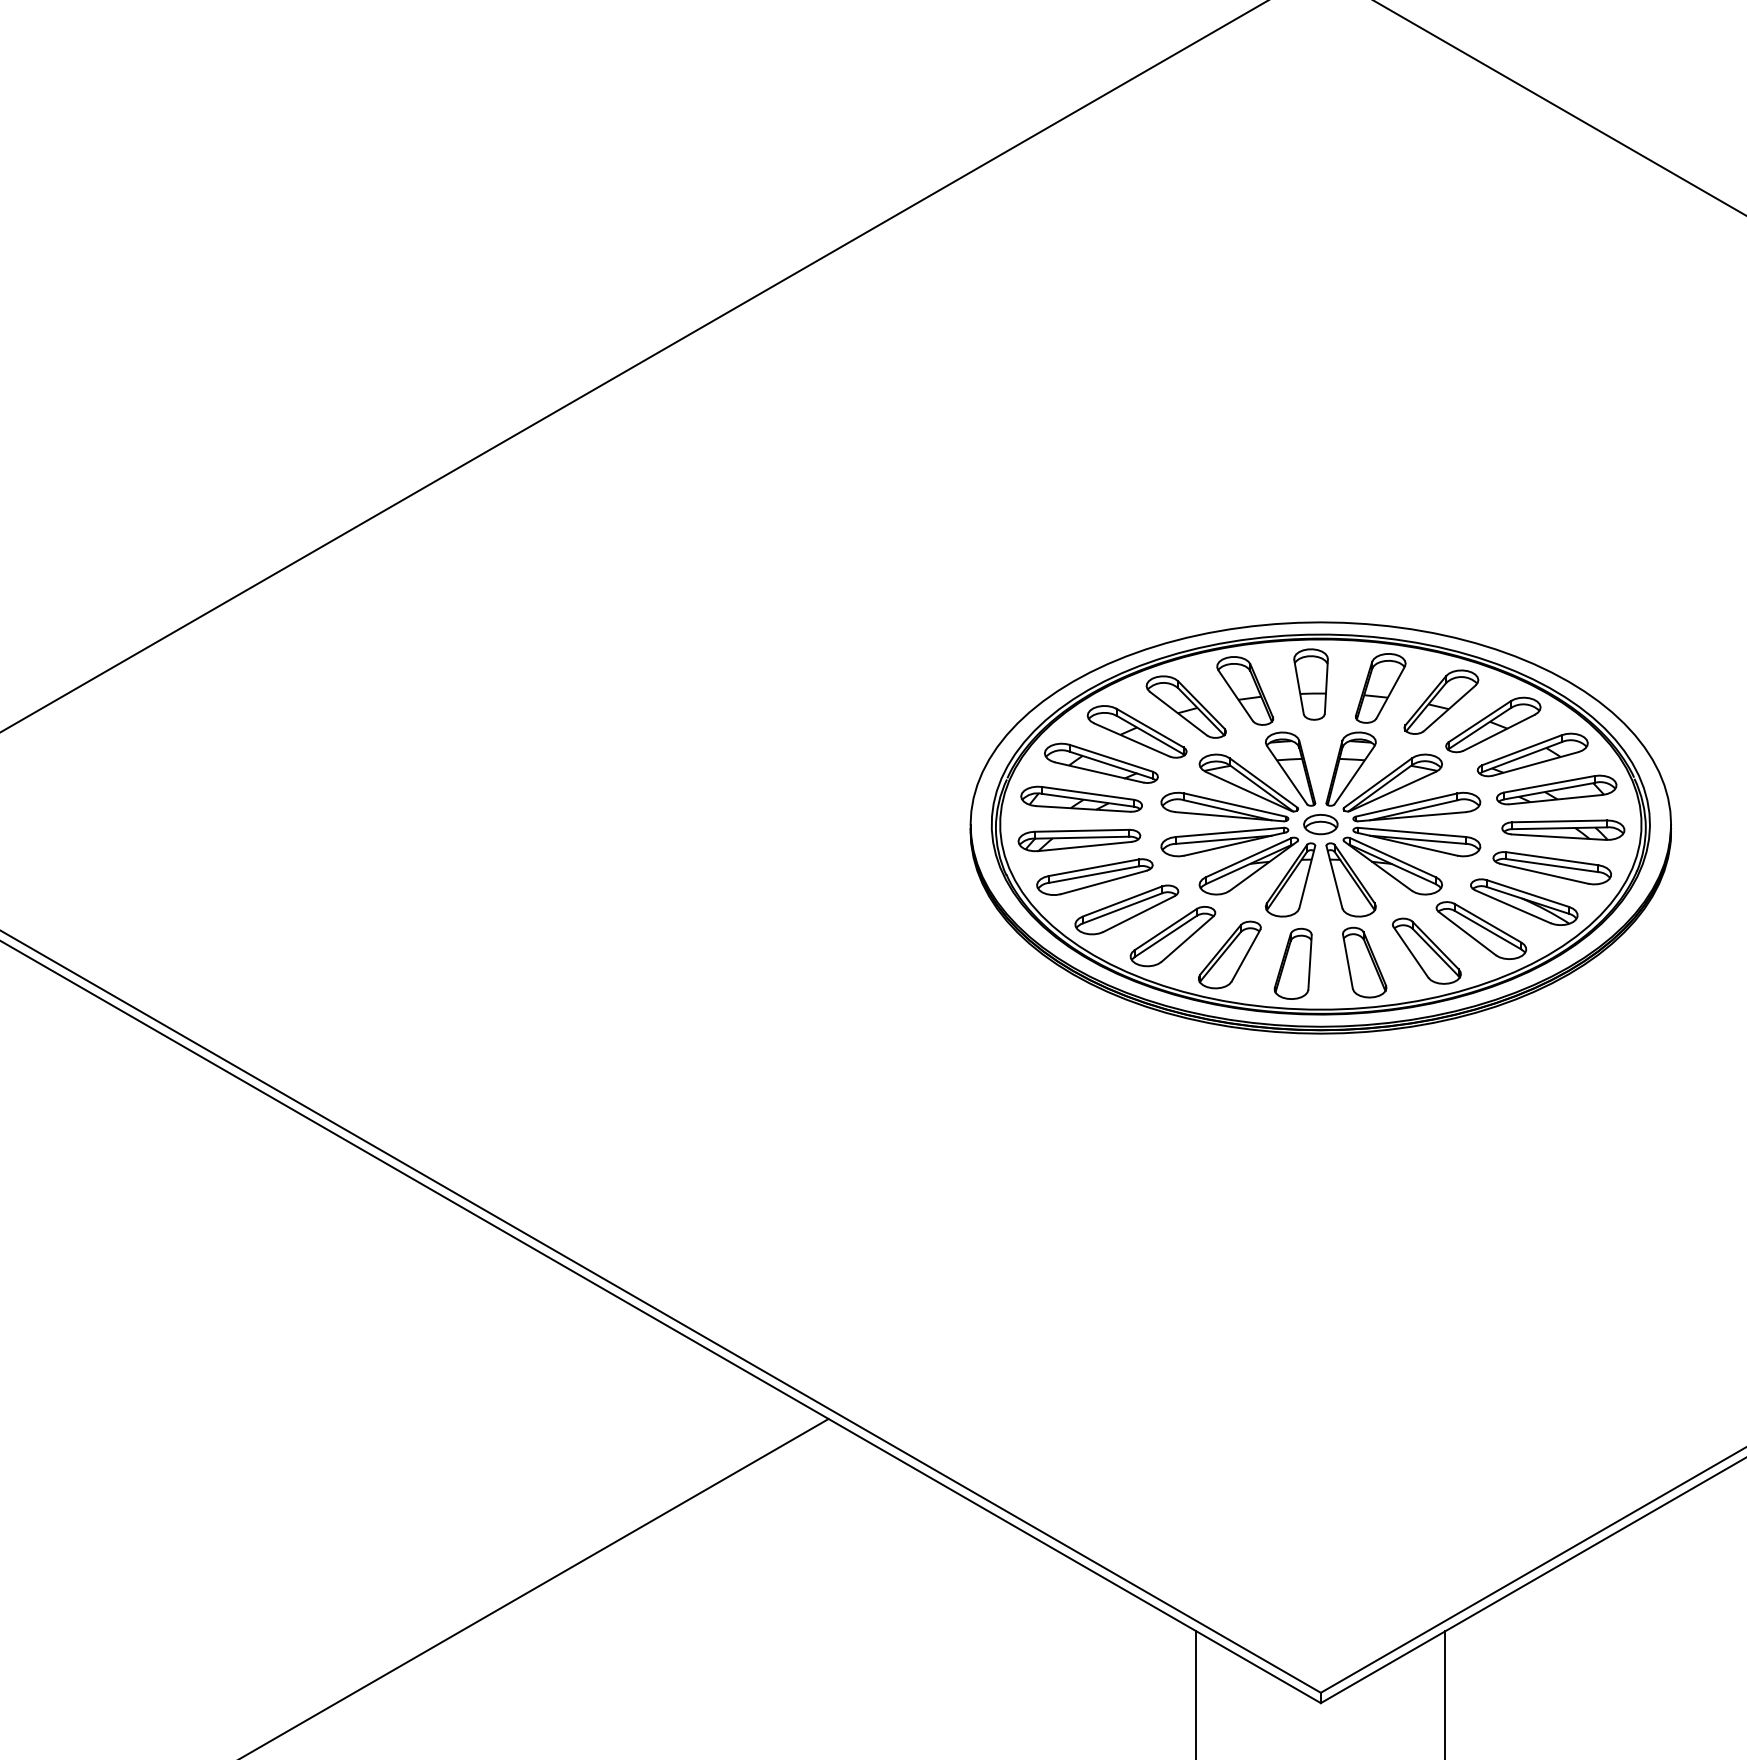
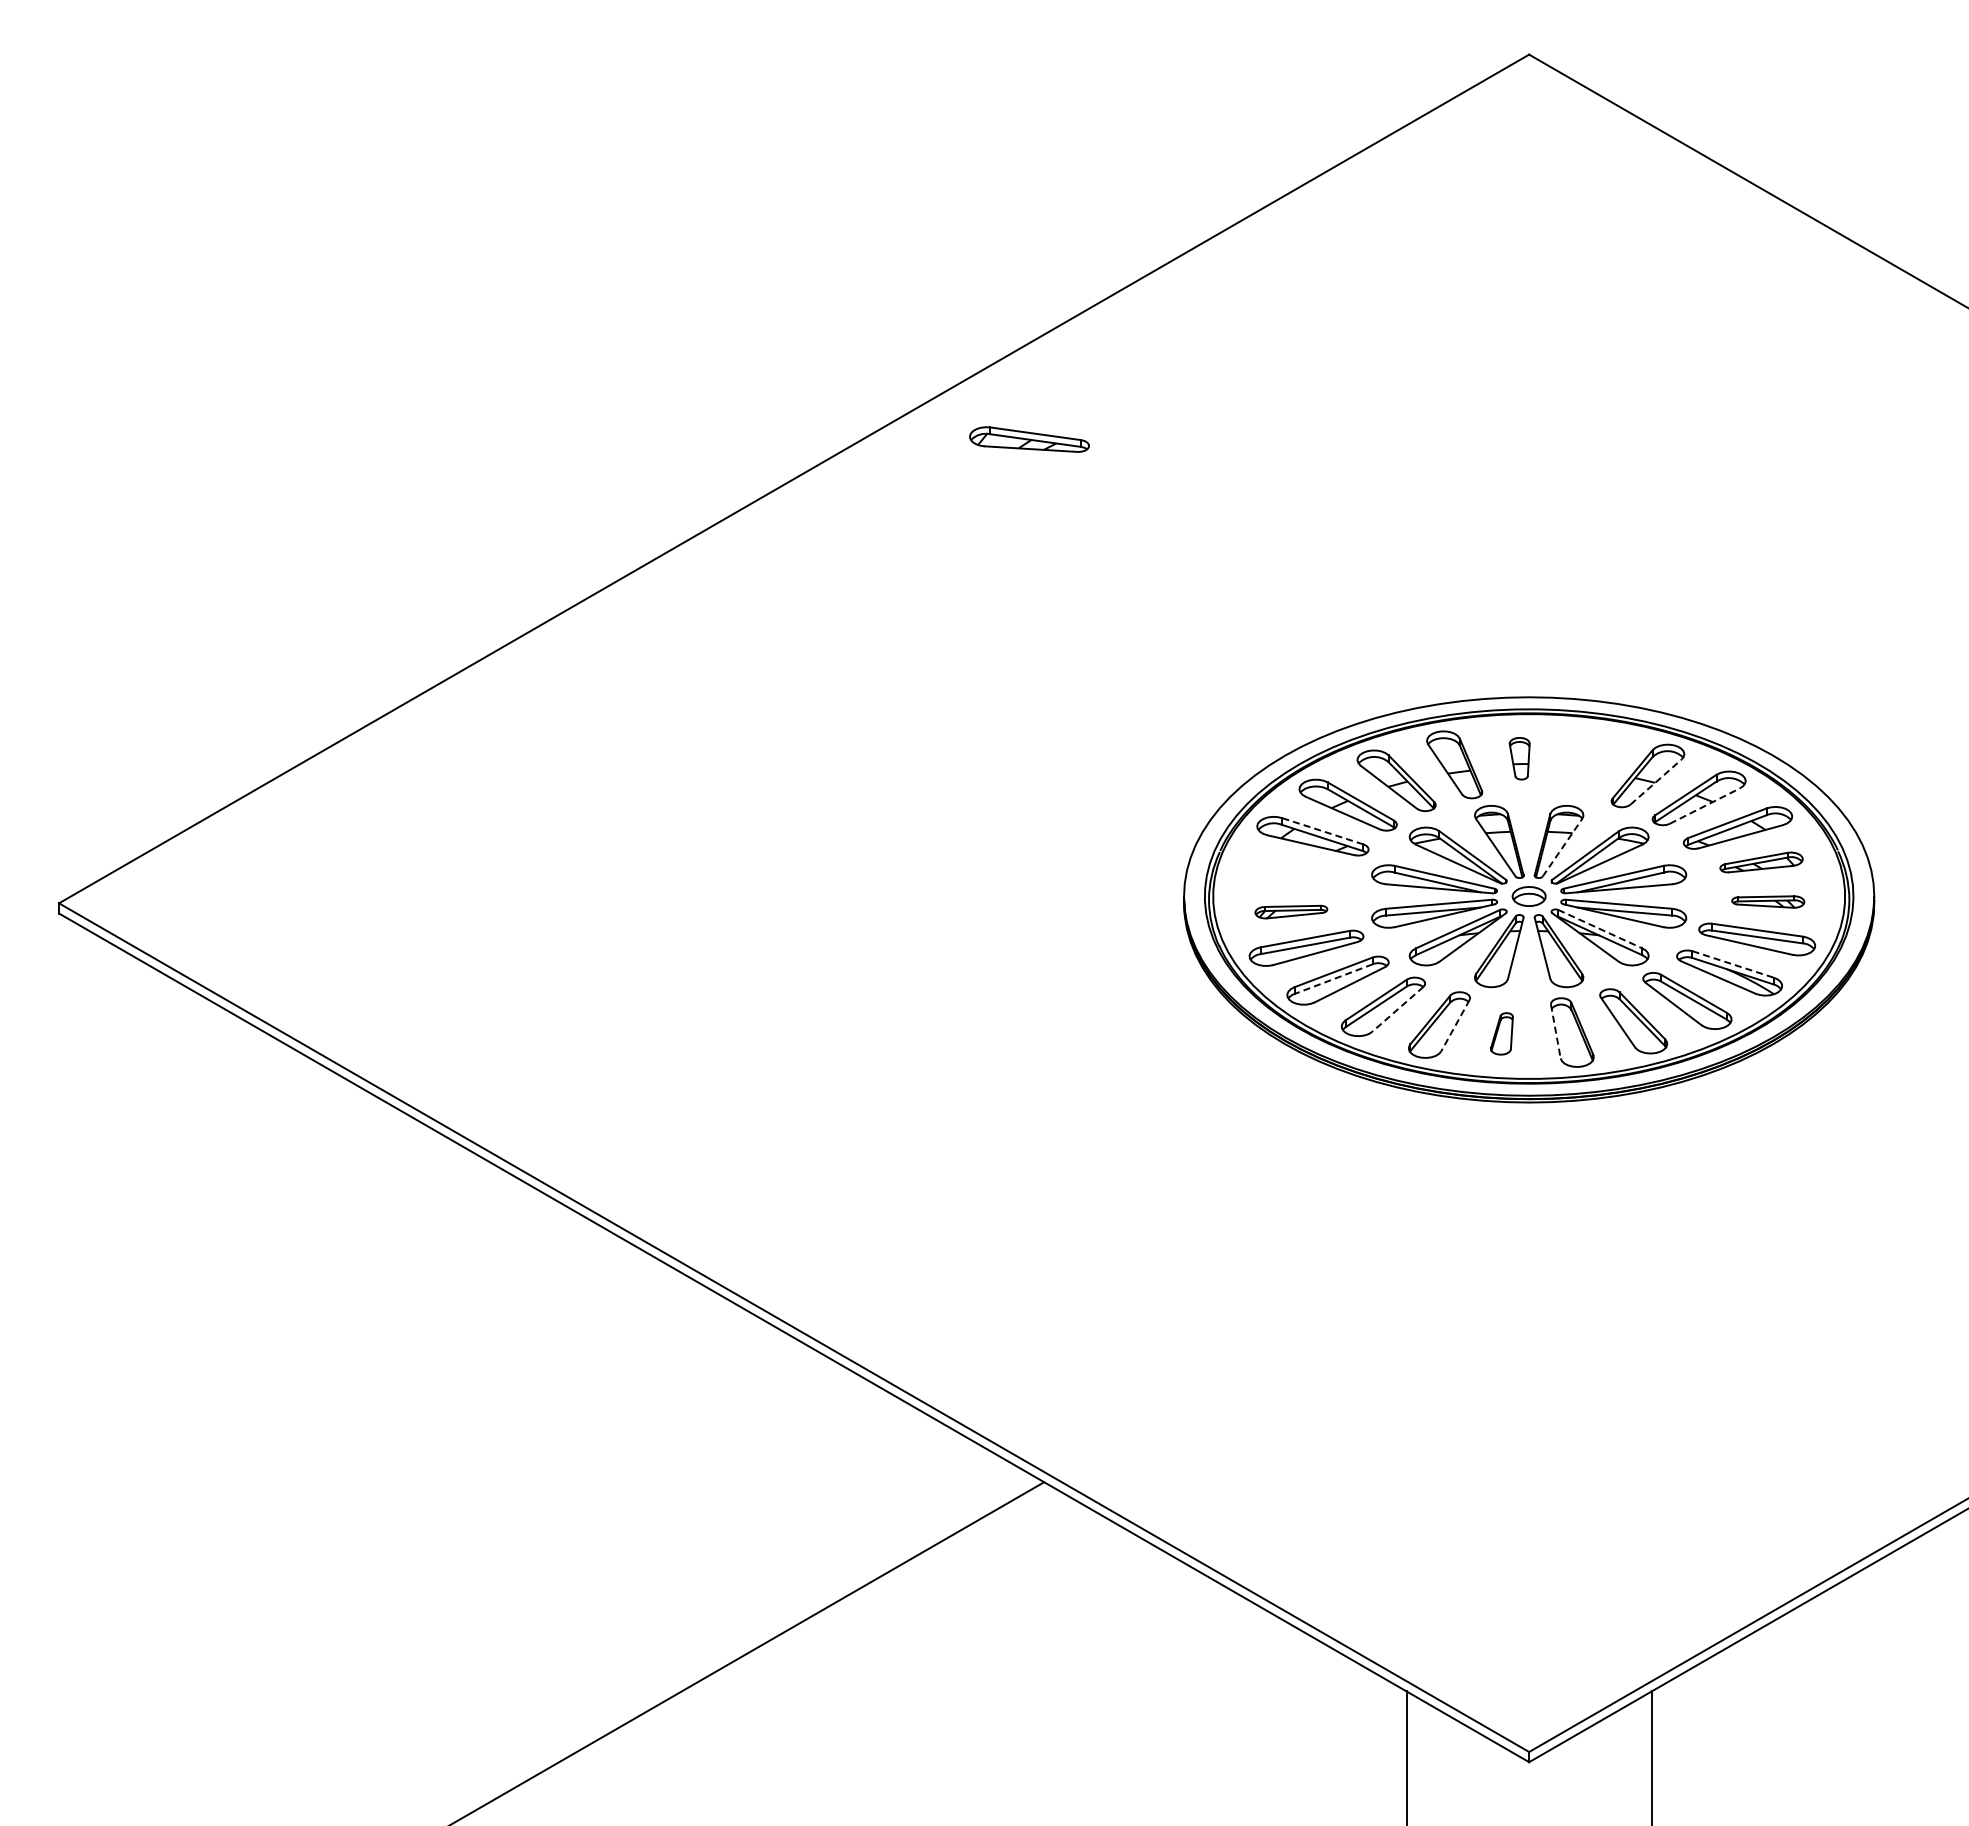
part: (1311, 684) -> (1519, 758), size x0.6
part: (1380, 688) -> (1587, 762), removed
line: (1450, 707) -> (1656, 781), solid -> dashed
line: (1499, 732) -> (1705, 805), solid -> dashed
line: (1111, 758) -> (1322, 831), solid -> dashed
line: (1354, 774) -> (1562, 847), solid -> dashed
part: (1556, 790) -> (1761, 862), size x0.7
part: (1081, 799) -> (1029, 439), moved
part: (1563, 829) -> (1768, 901), size x0.6
part: (1079, 839) -> (1291, 911), size x0.6
line: (1393, 858) -> (1600, 929), solid -> dashed
line: (1528, 893) -> (1733, 964), solid -> dashed
line: (1122, 908) -> (1333, 979), solid -> dashed
line: (1187, 939) -> (1397, 1009), solid -> dashed
line: (1246, 956) -> (1455, 1026), solid -> dashed
line: (1347, 962) -> (1555, 1032), solid -> dashed
part: (1292, 963) -> (1501, 1033), size x0.6

